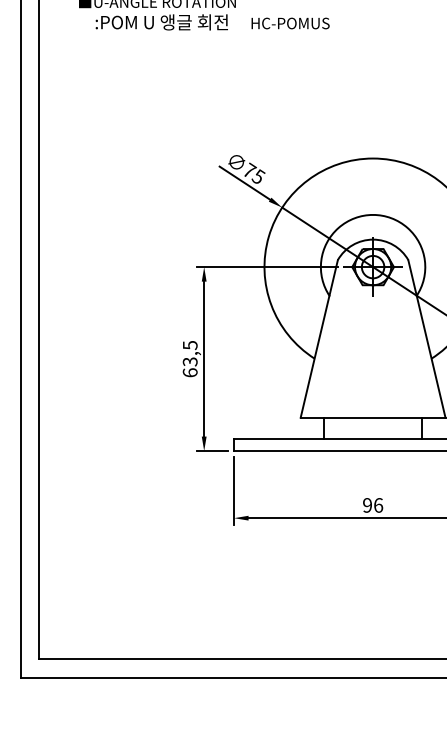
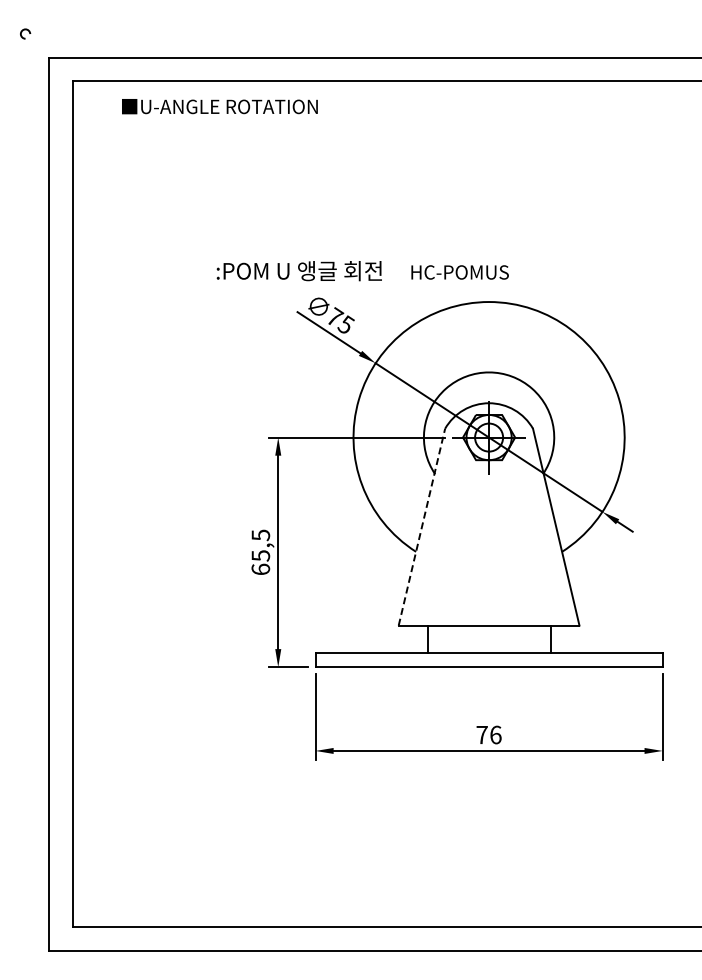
text: (212, 22) -> (362, 271), moved
line: (319, 338) -> (422, 526), solid -> dashed
text: (189, 361) -> (260, 555), 63,5 -> 65,5
text: (367, 504) -> (481, 734), 96 -> 76

